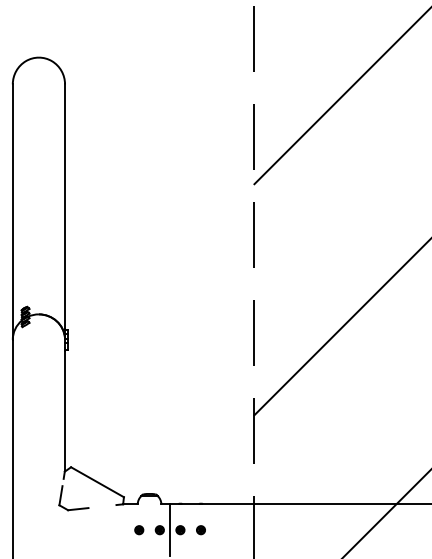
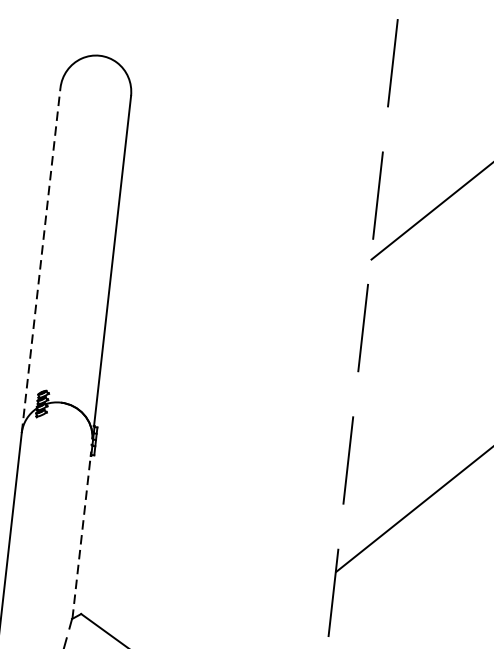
line: (12, 212) -> (40, 260), solid -> dashed
line: (65, 409) -> (82, 535), solid -> dashed

